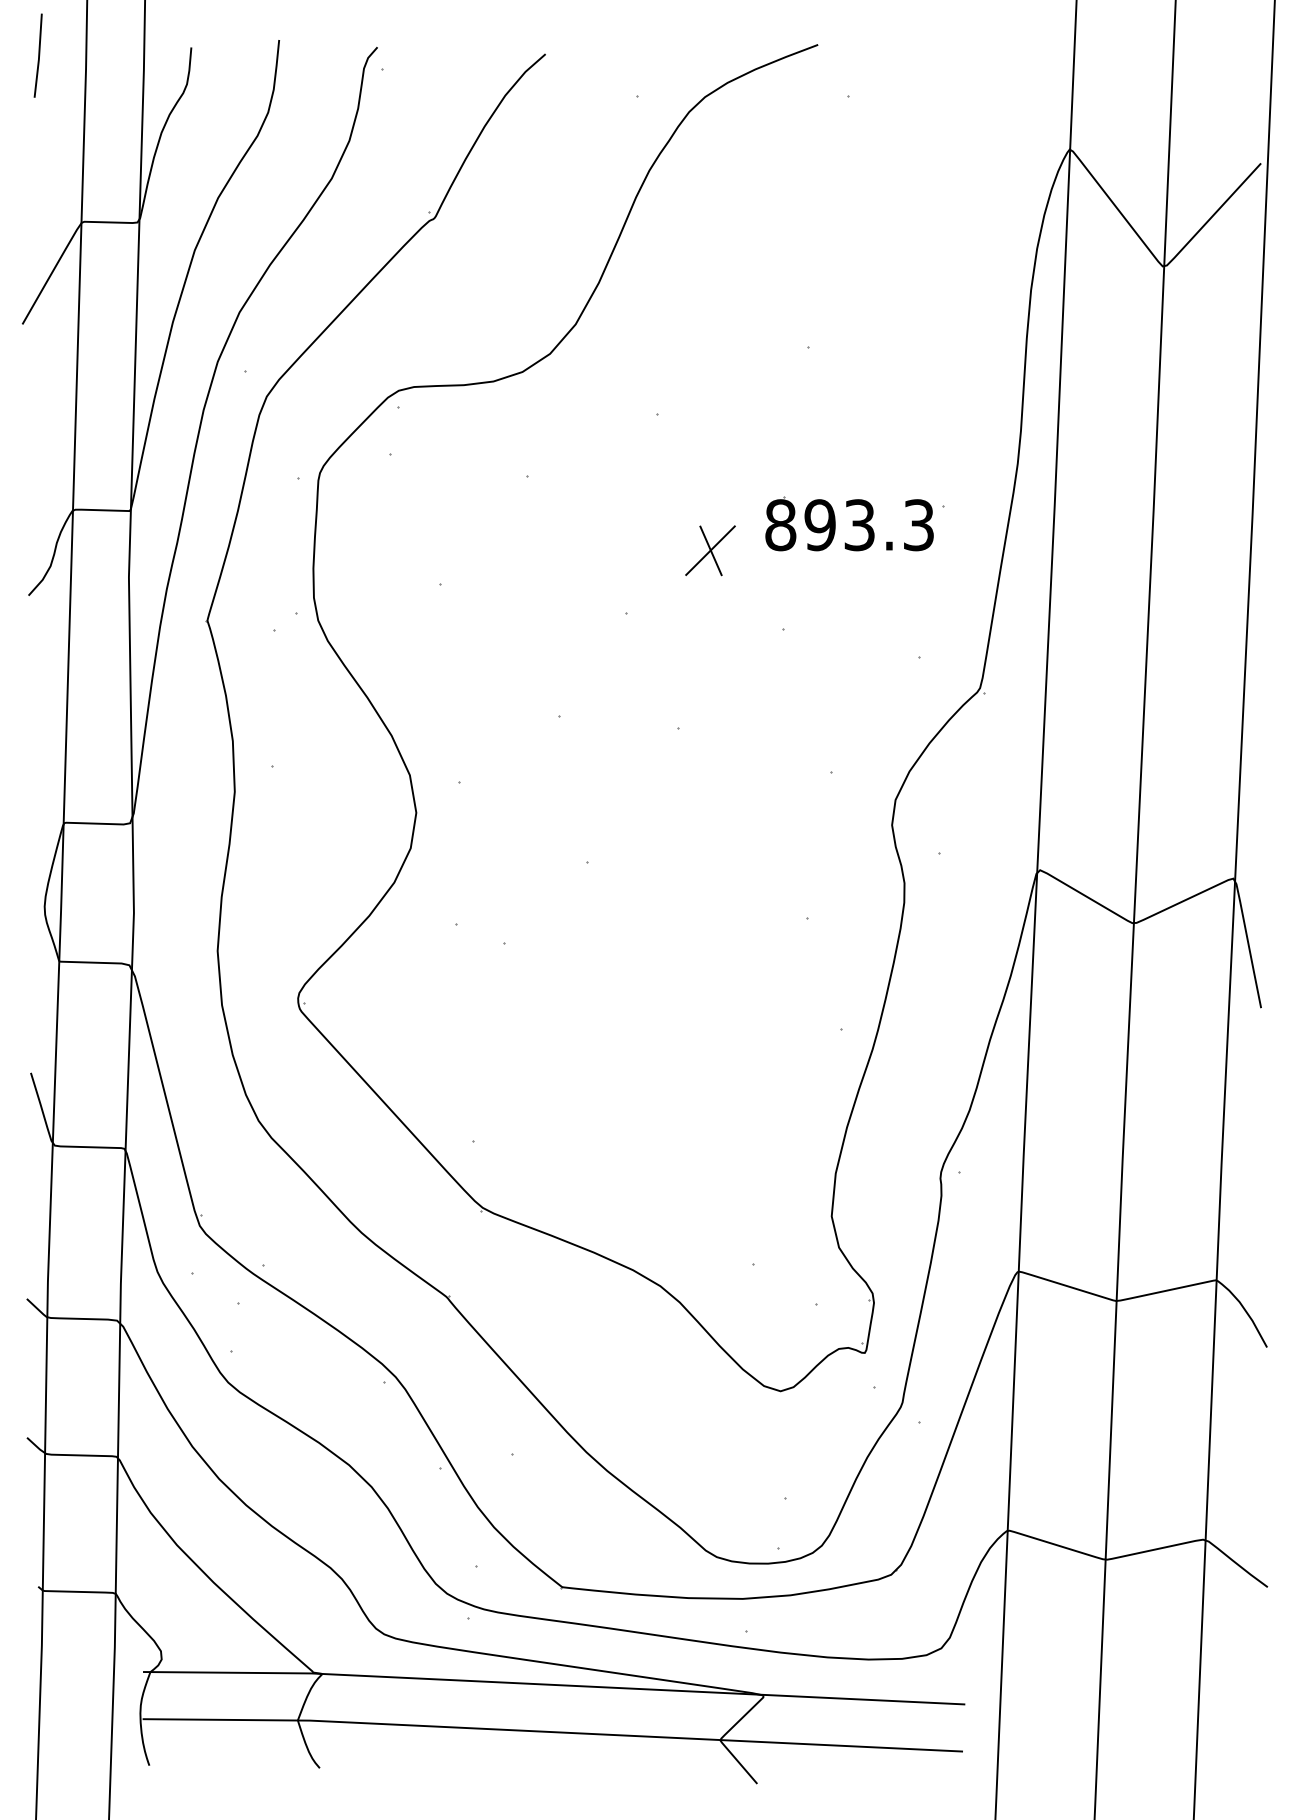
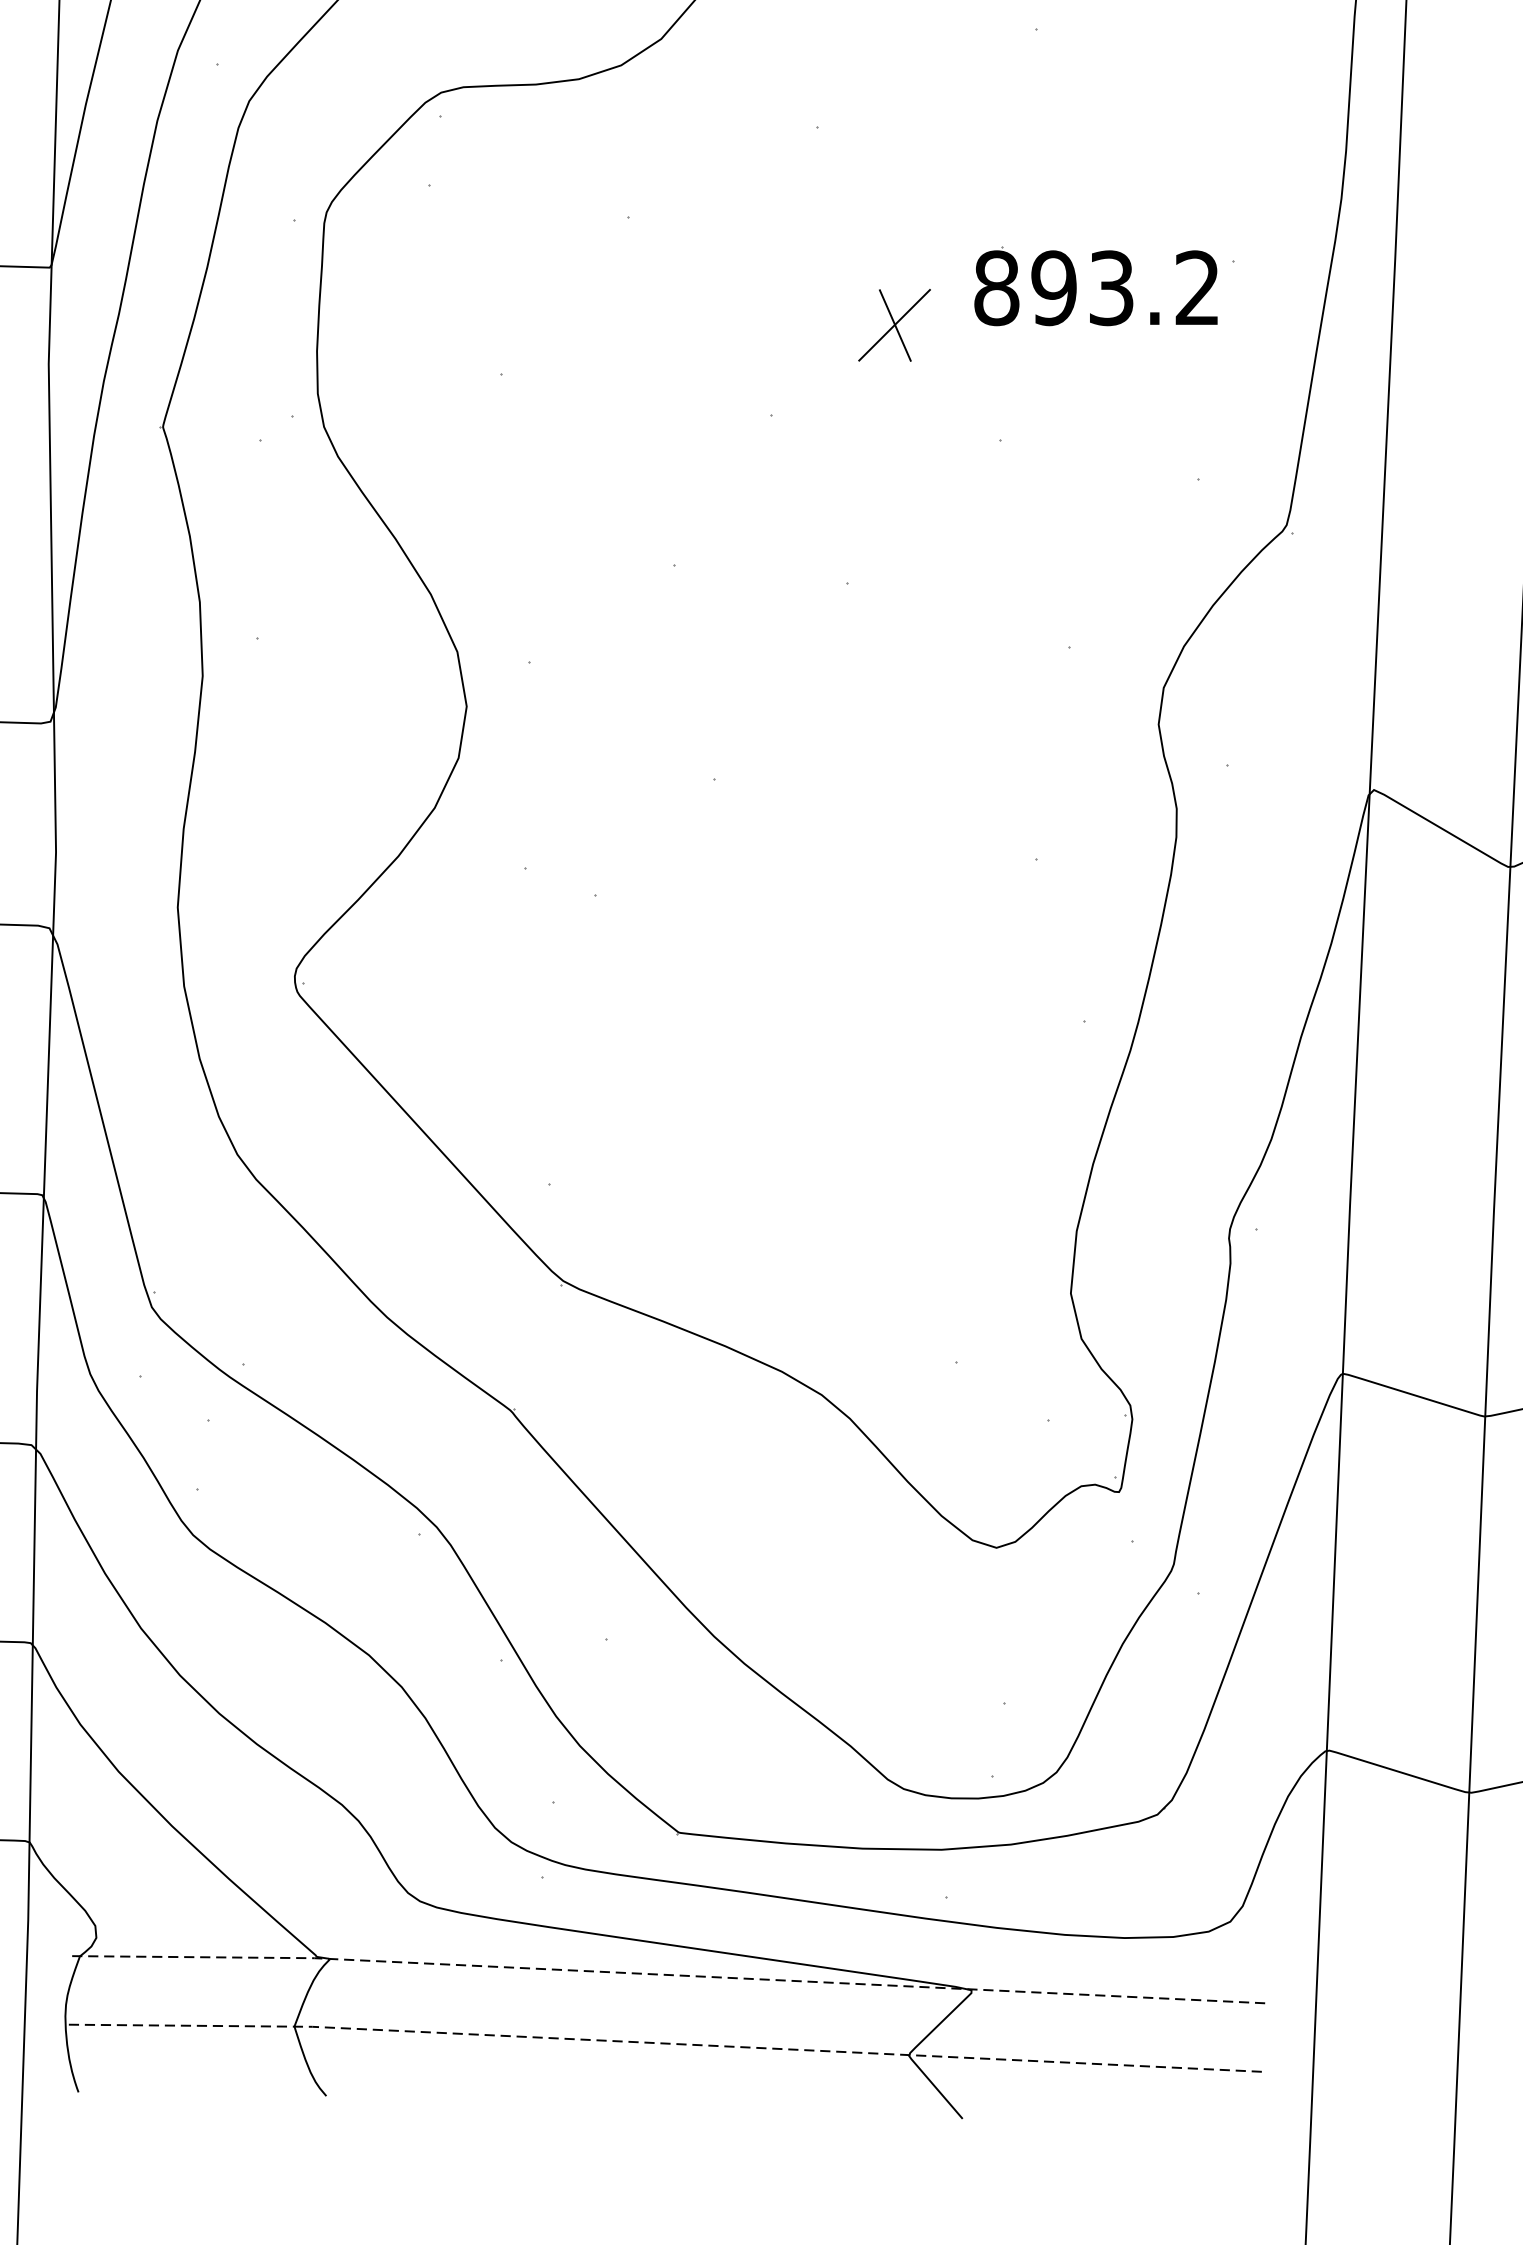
text: (918, 525) -> (1197, 288), 893.3 -> 893.2
line: (553, 1684) -> (666, 1974), solid -> dashed
line: (551, 1732) -> (663, 2044), solid -> dashed

